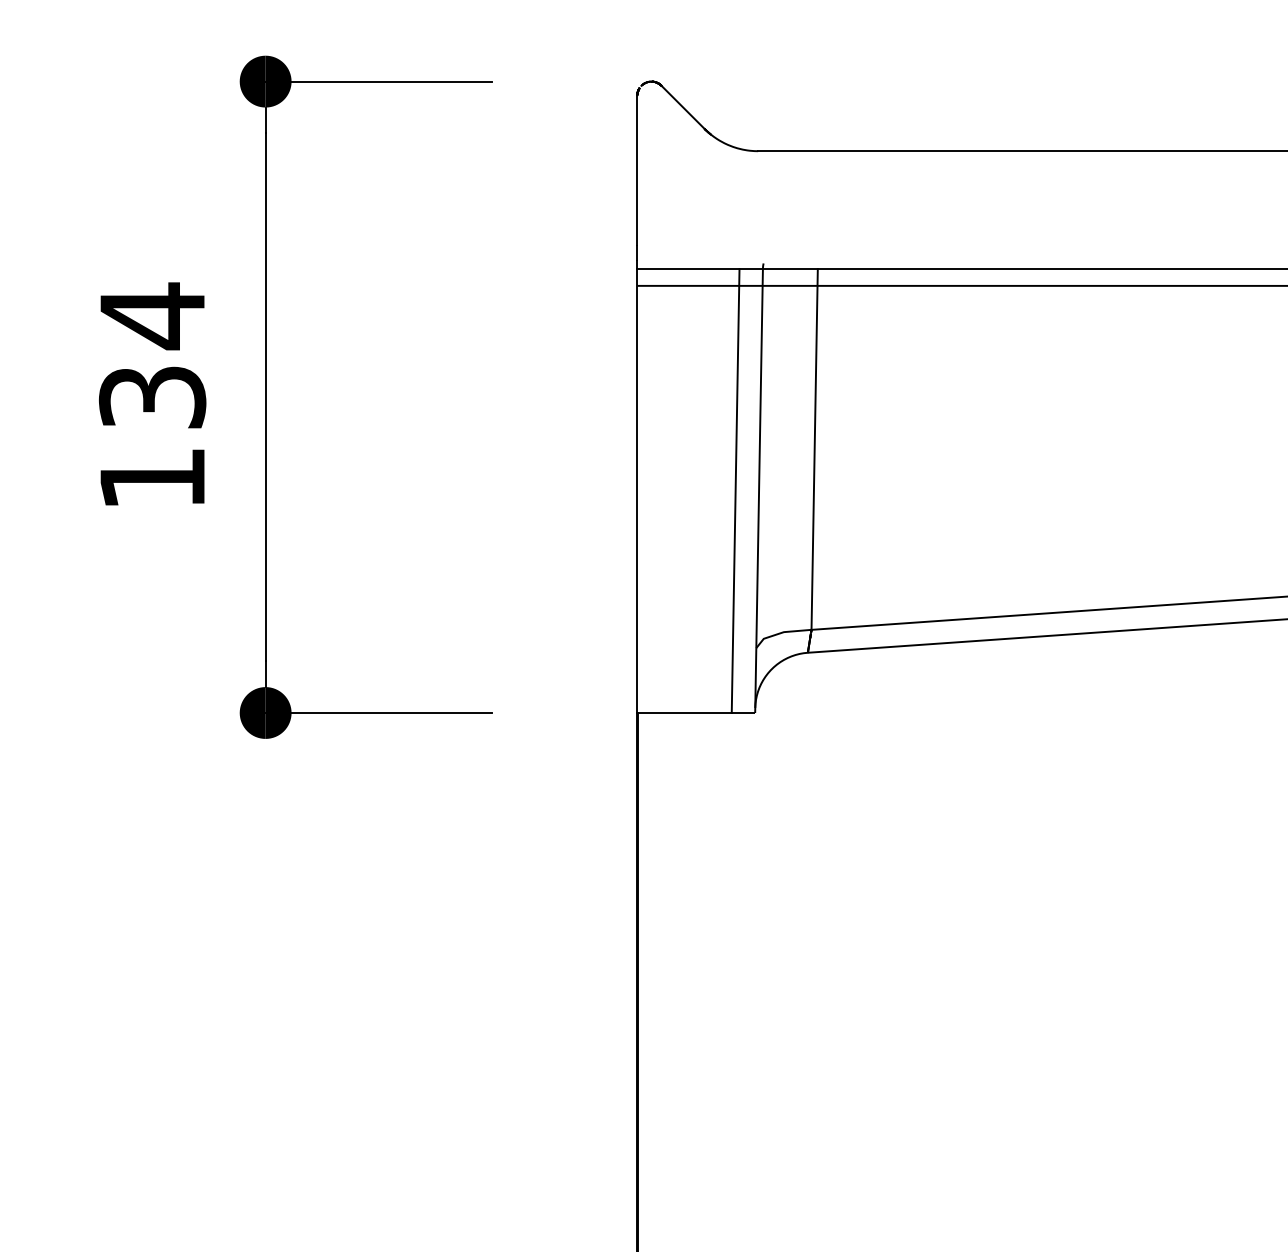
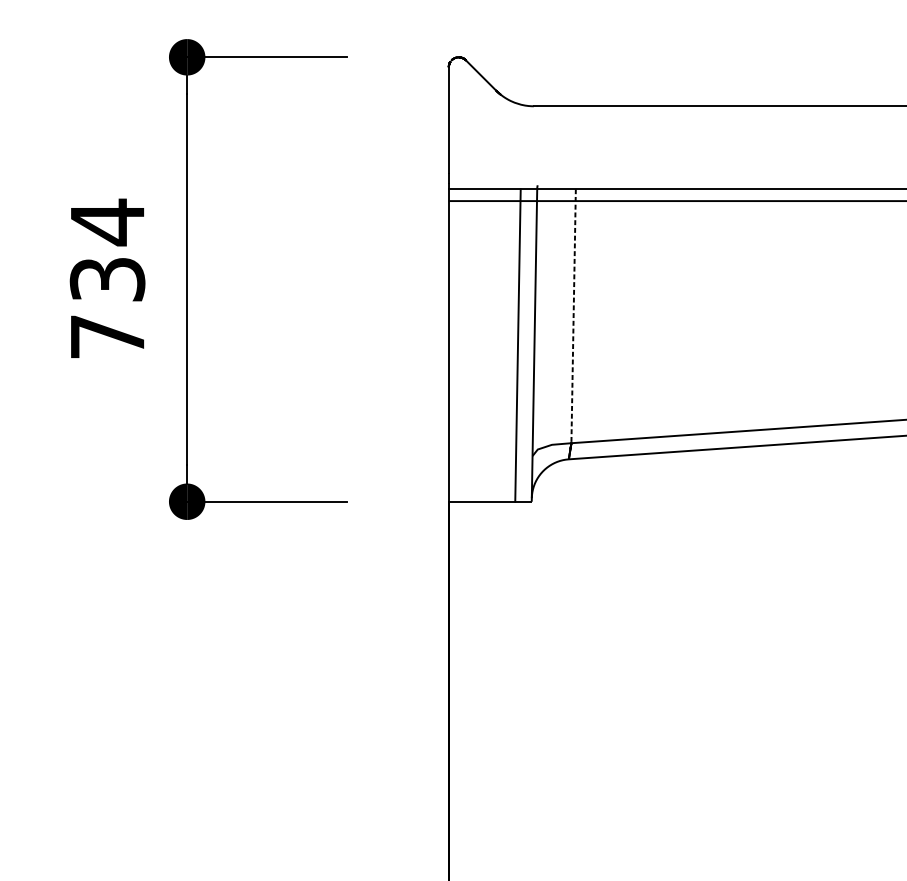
line: (814, 449) -> (573, 316), solid -> dashed
text: (152, 478) -> (107, 336), 134 -> 734

